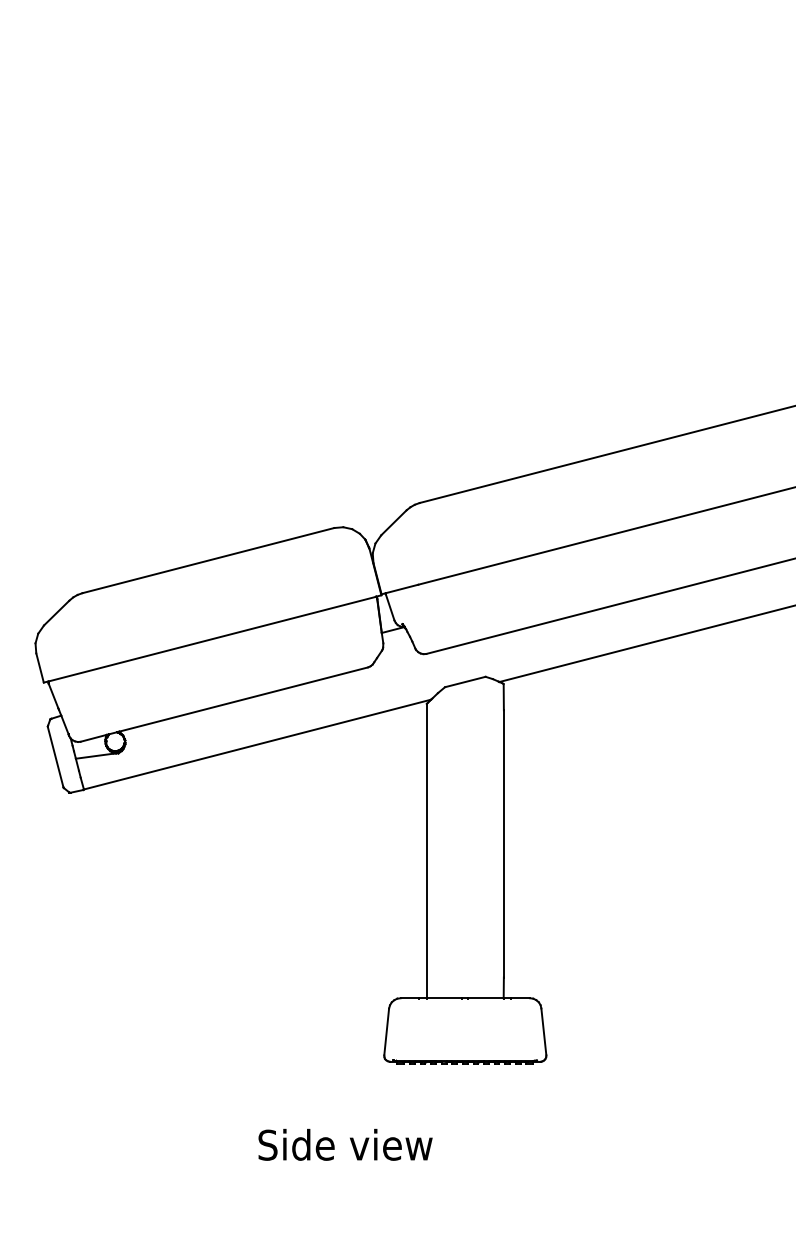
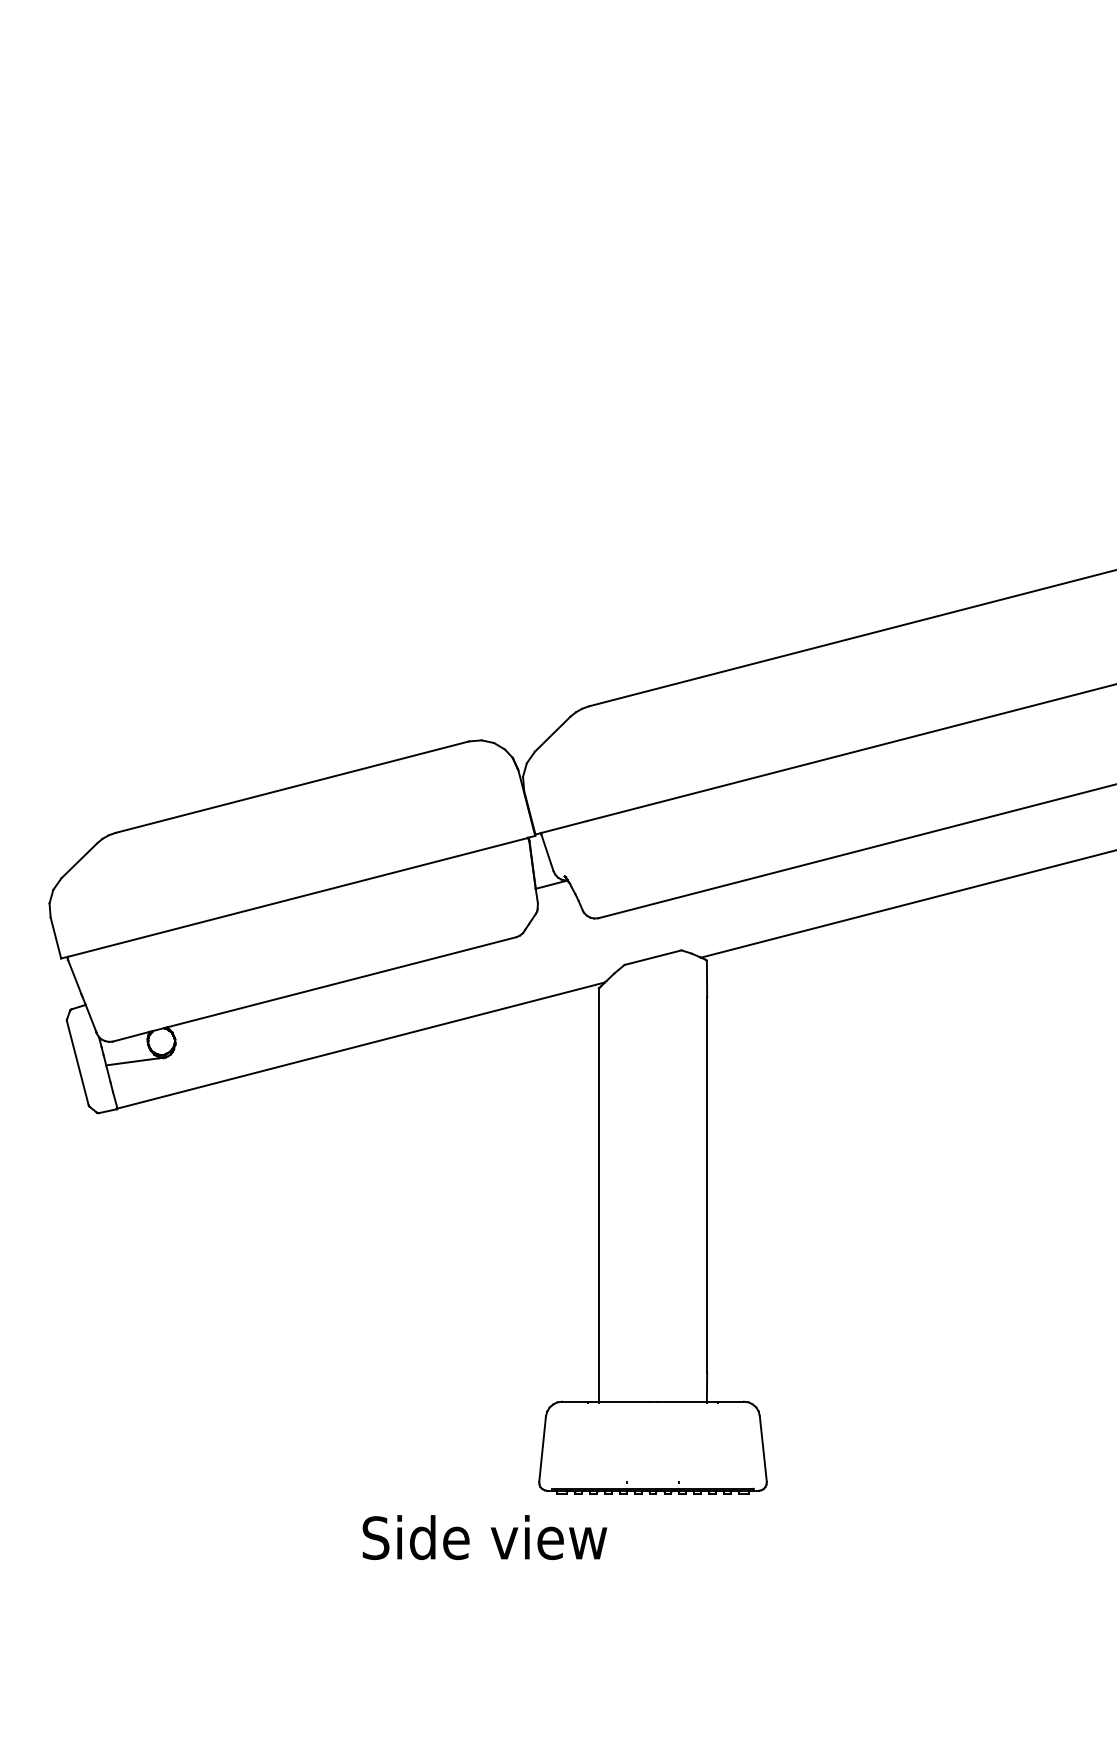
text: (345, 1144) -> (484, 1537), moved

